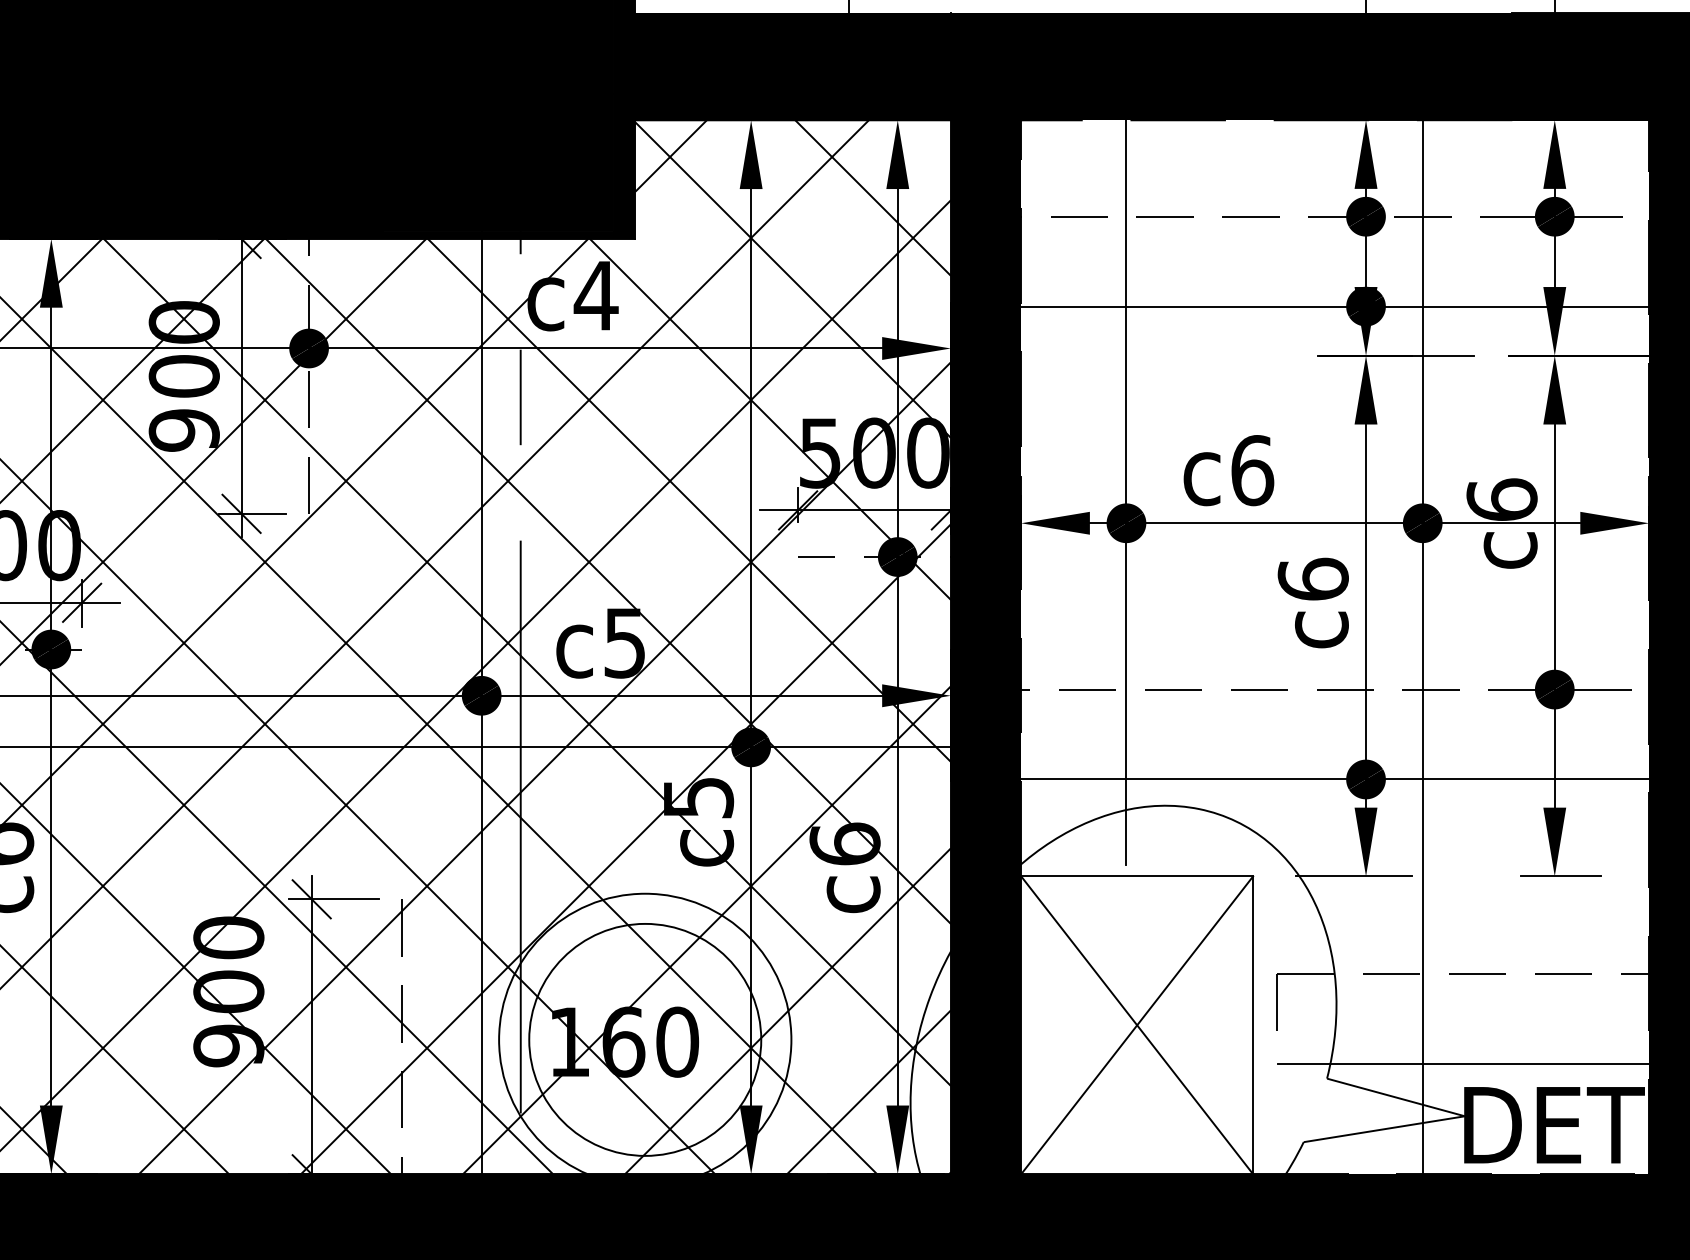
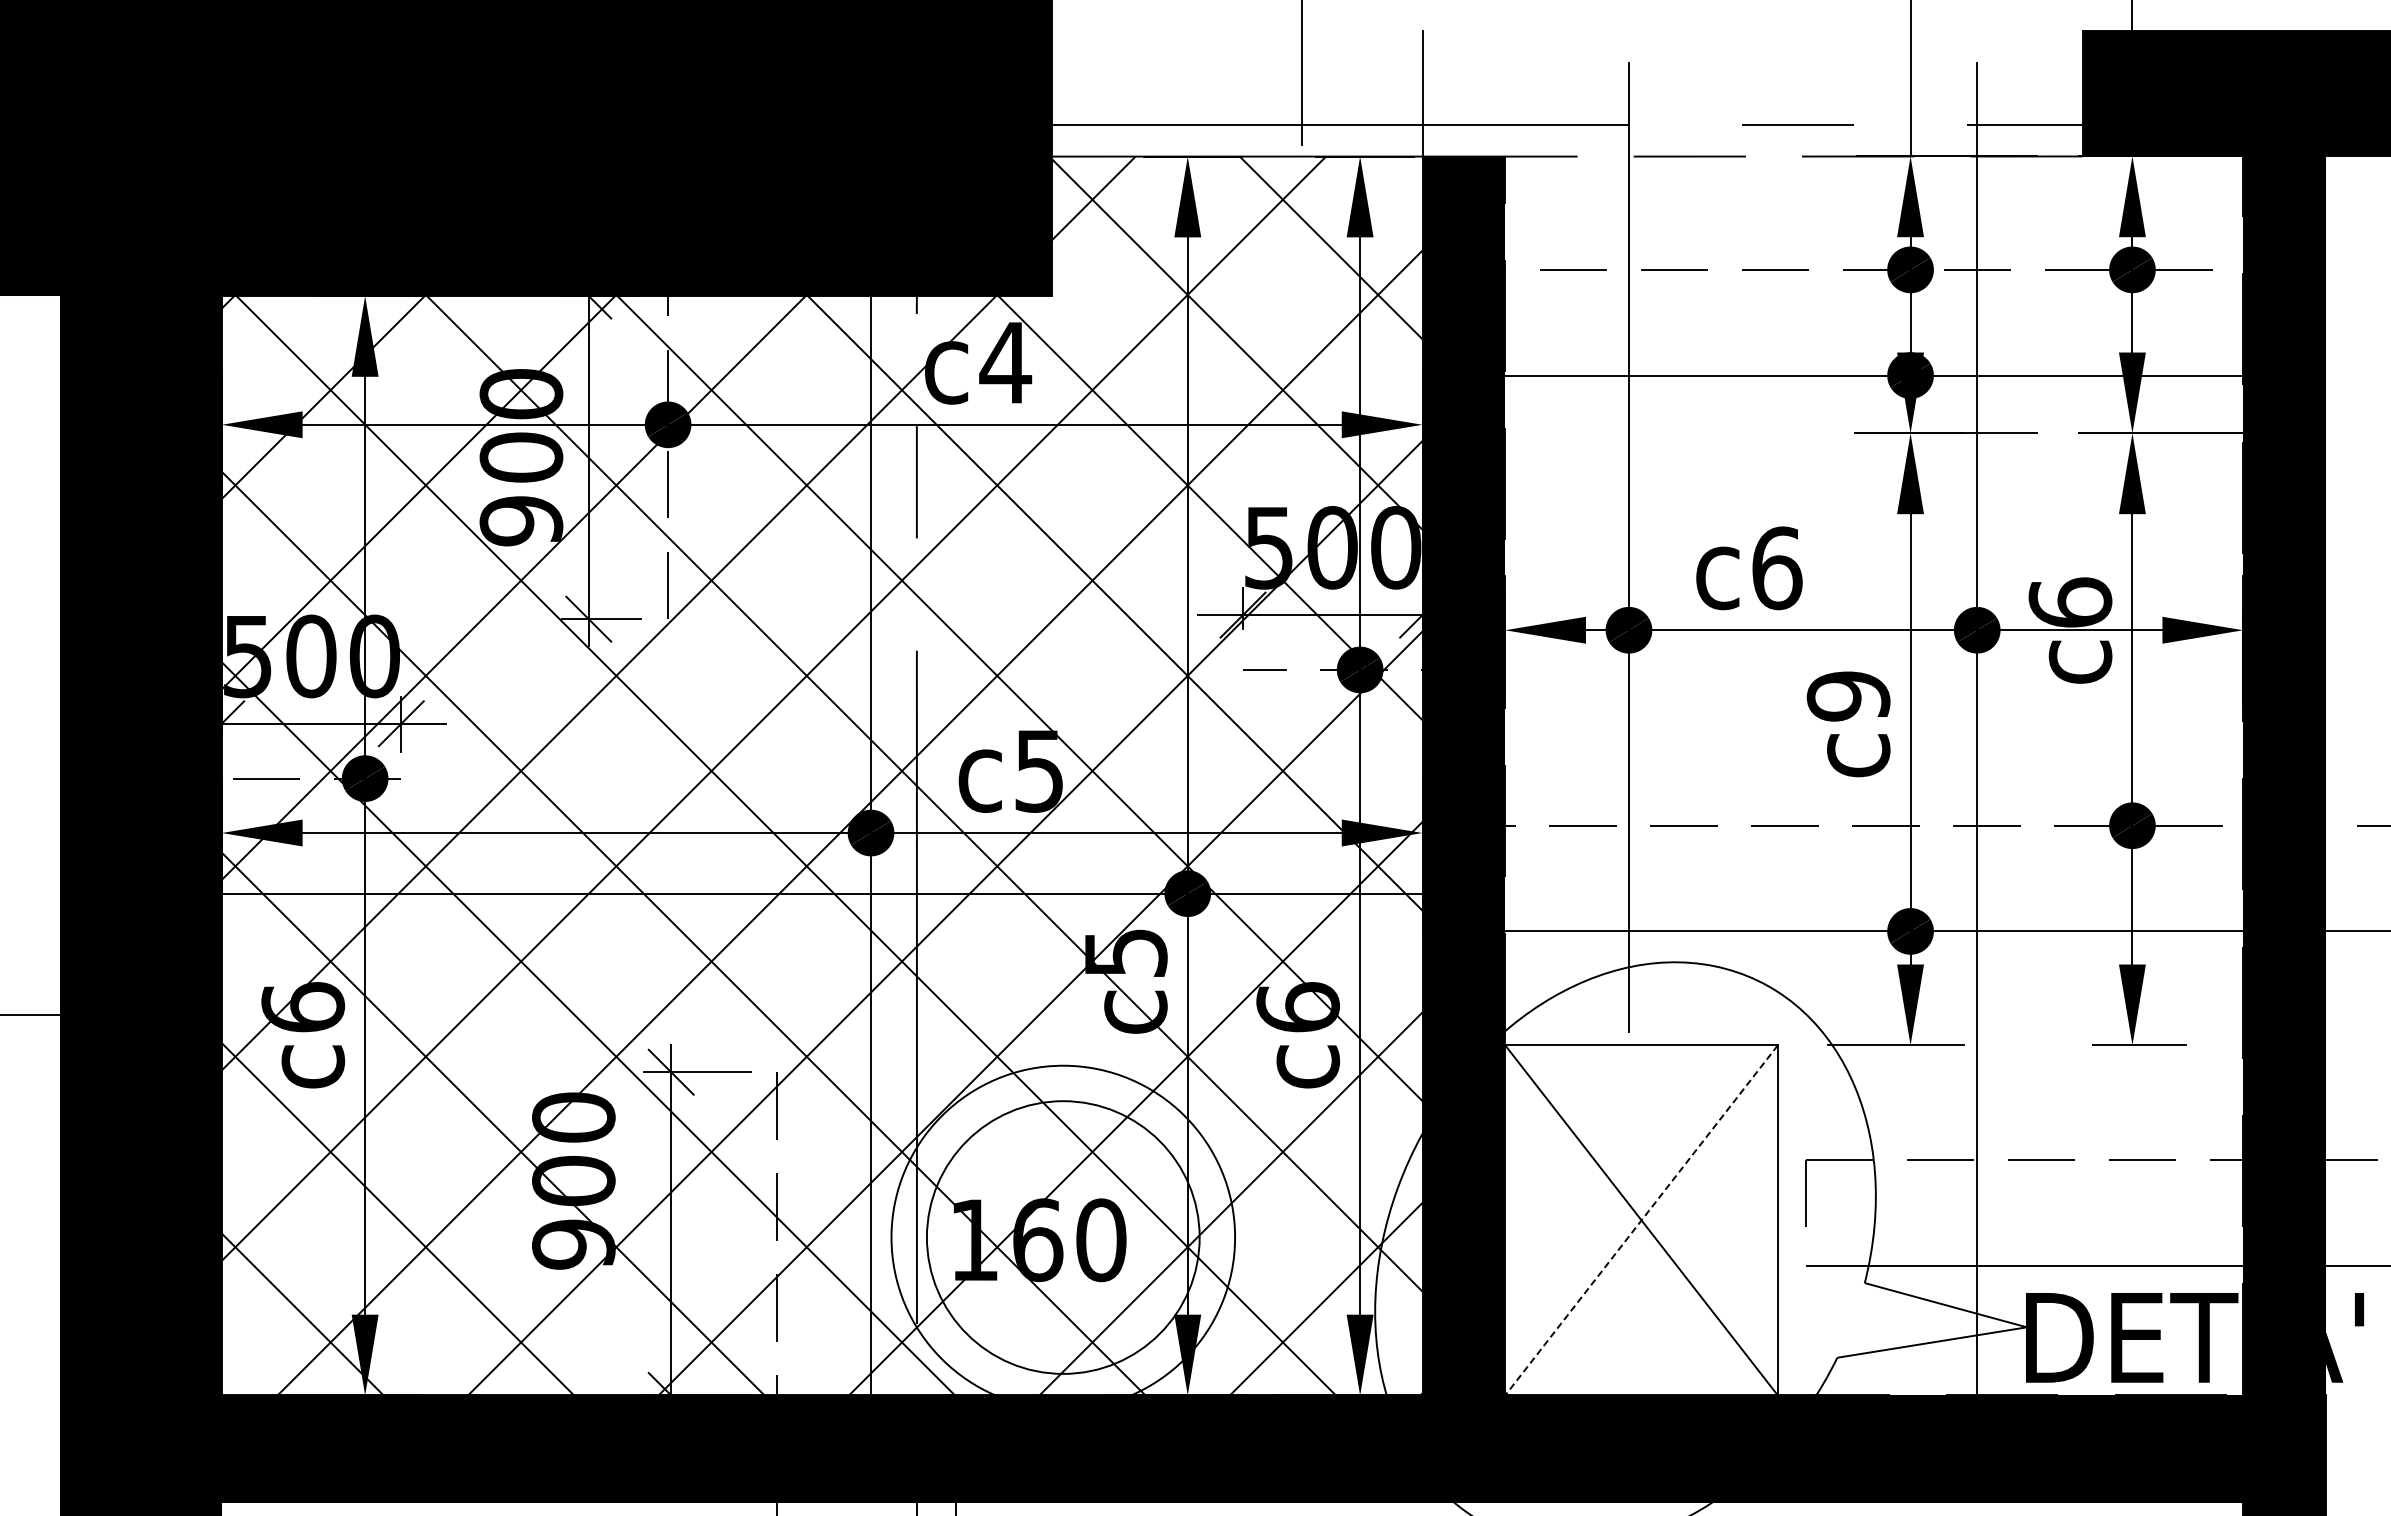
fill: (1073, 66) -> (1566, 93), removed
text: (1313, 578) -> (1848, 695), c6 -> c9
line: (1137, 1025) -> (1641, 1220), solid -> dashed

